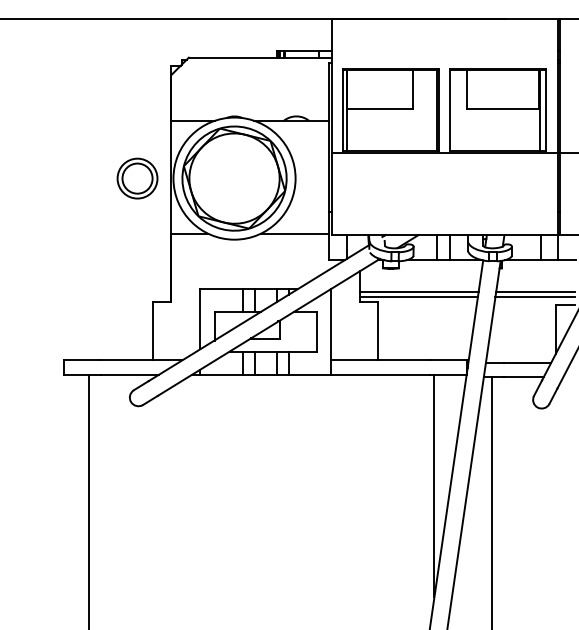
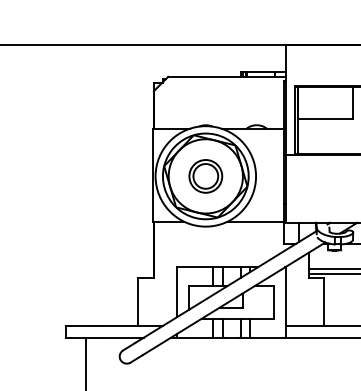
part: (137, 178) -> (205, 176), moved

